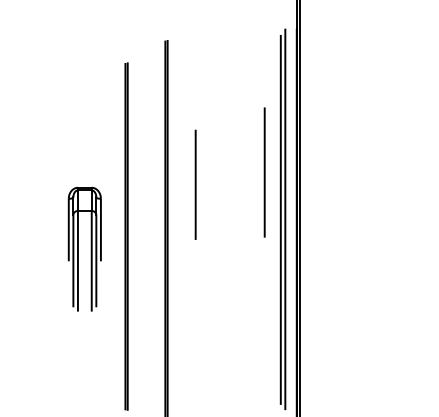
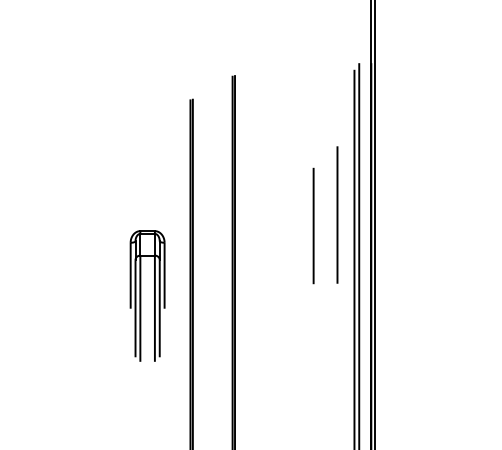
line: (195, 184) -> (313, 225), moved

